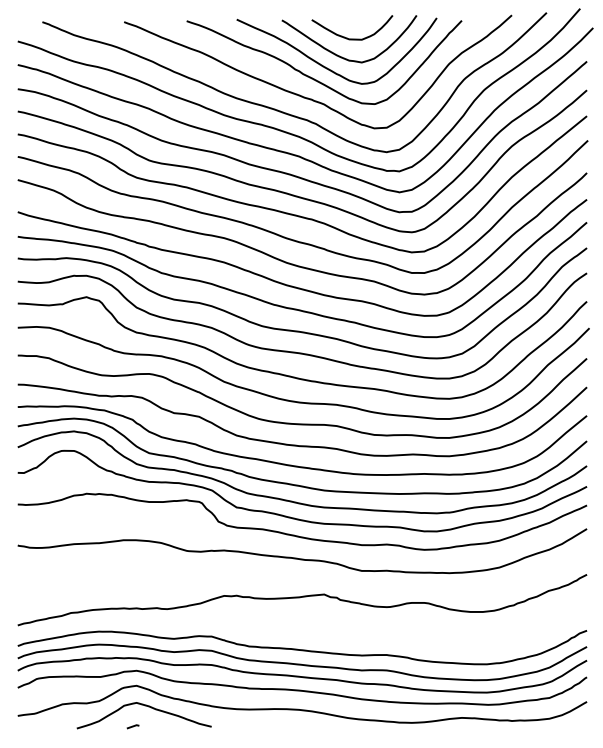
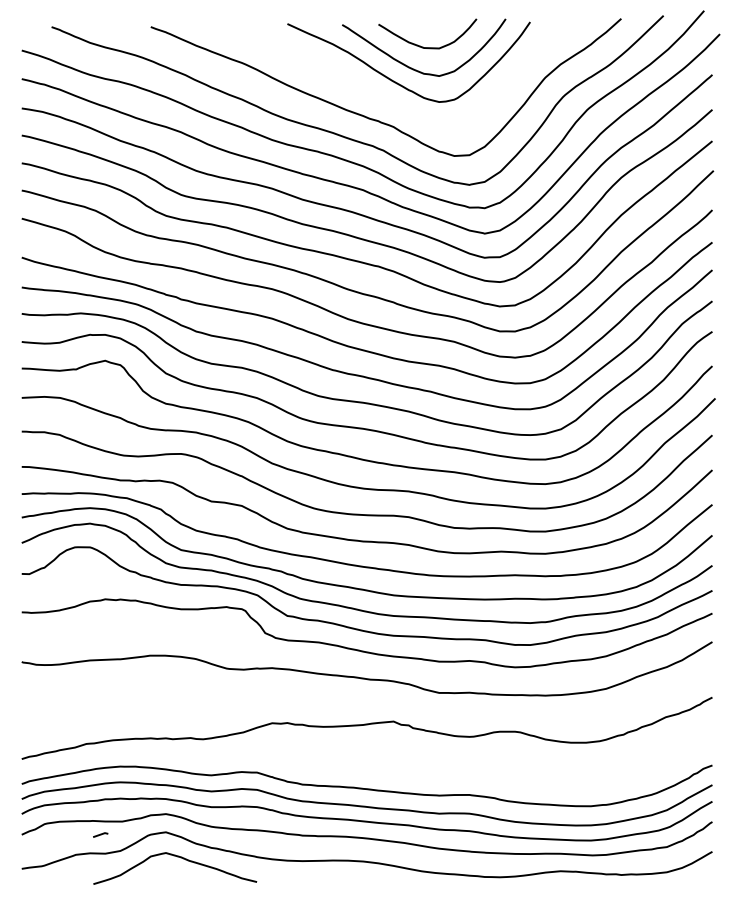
curve: (315, 79) -> (383, 96), removed
line: (132, 726) -> (100, 834), moved

